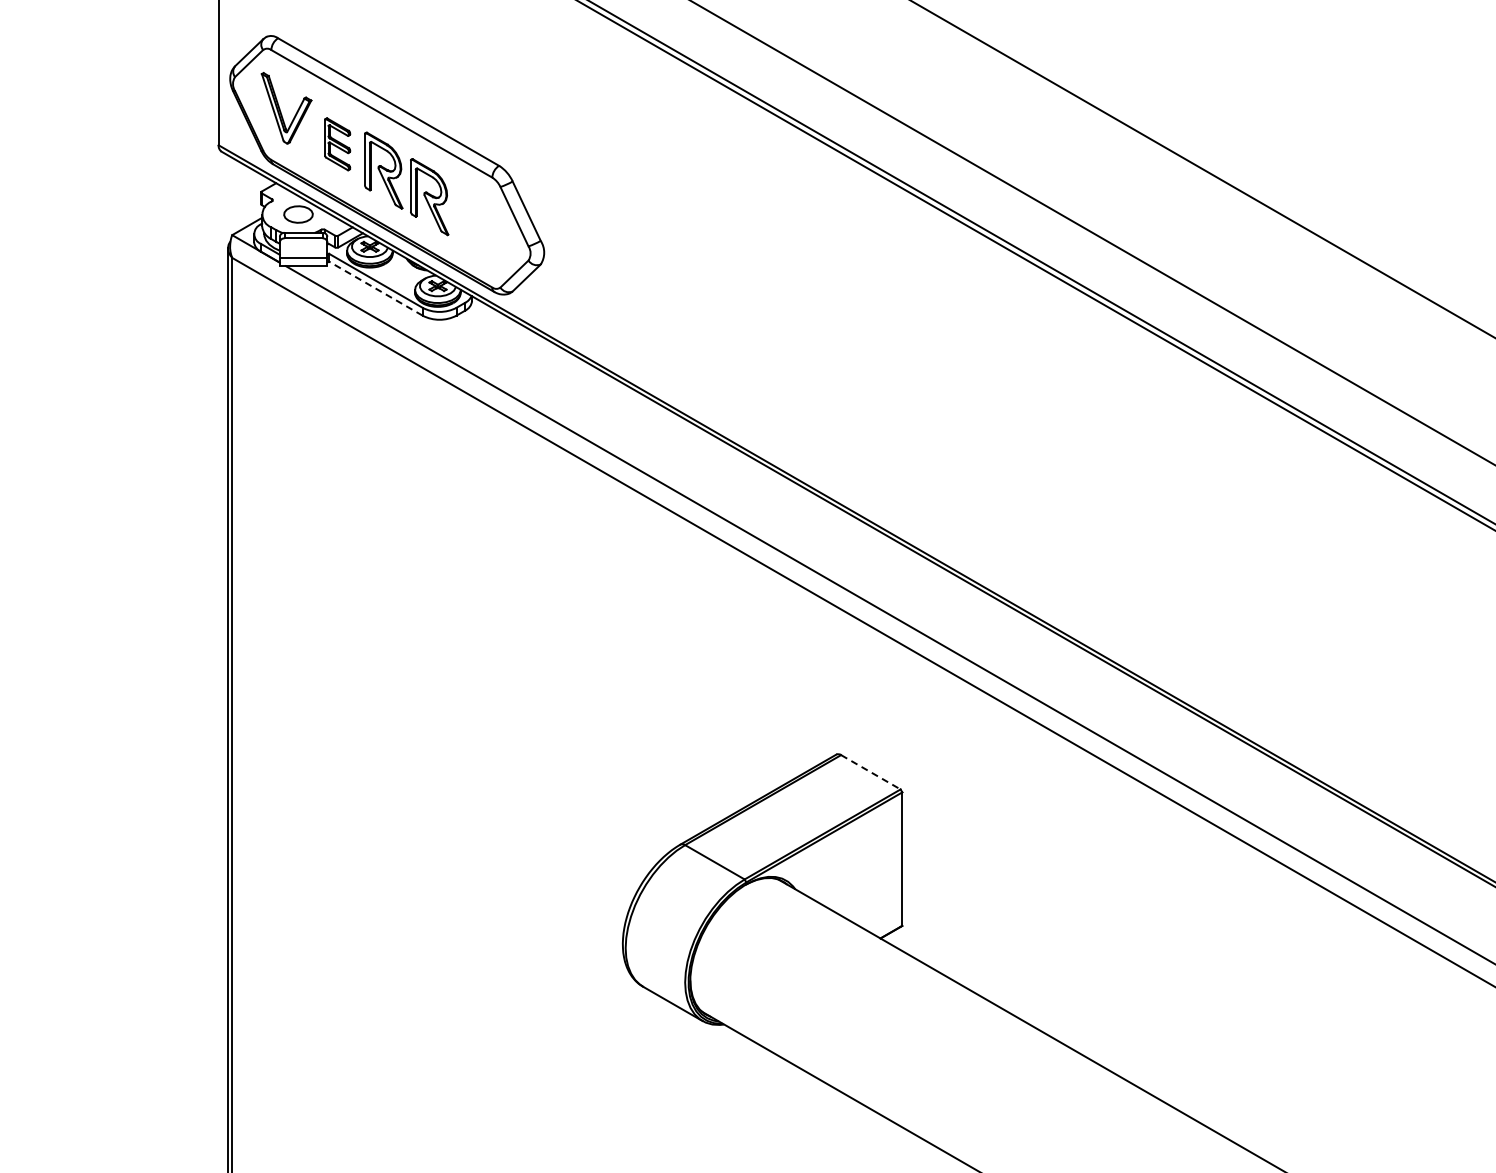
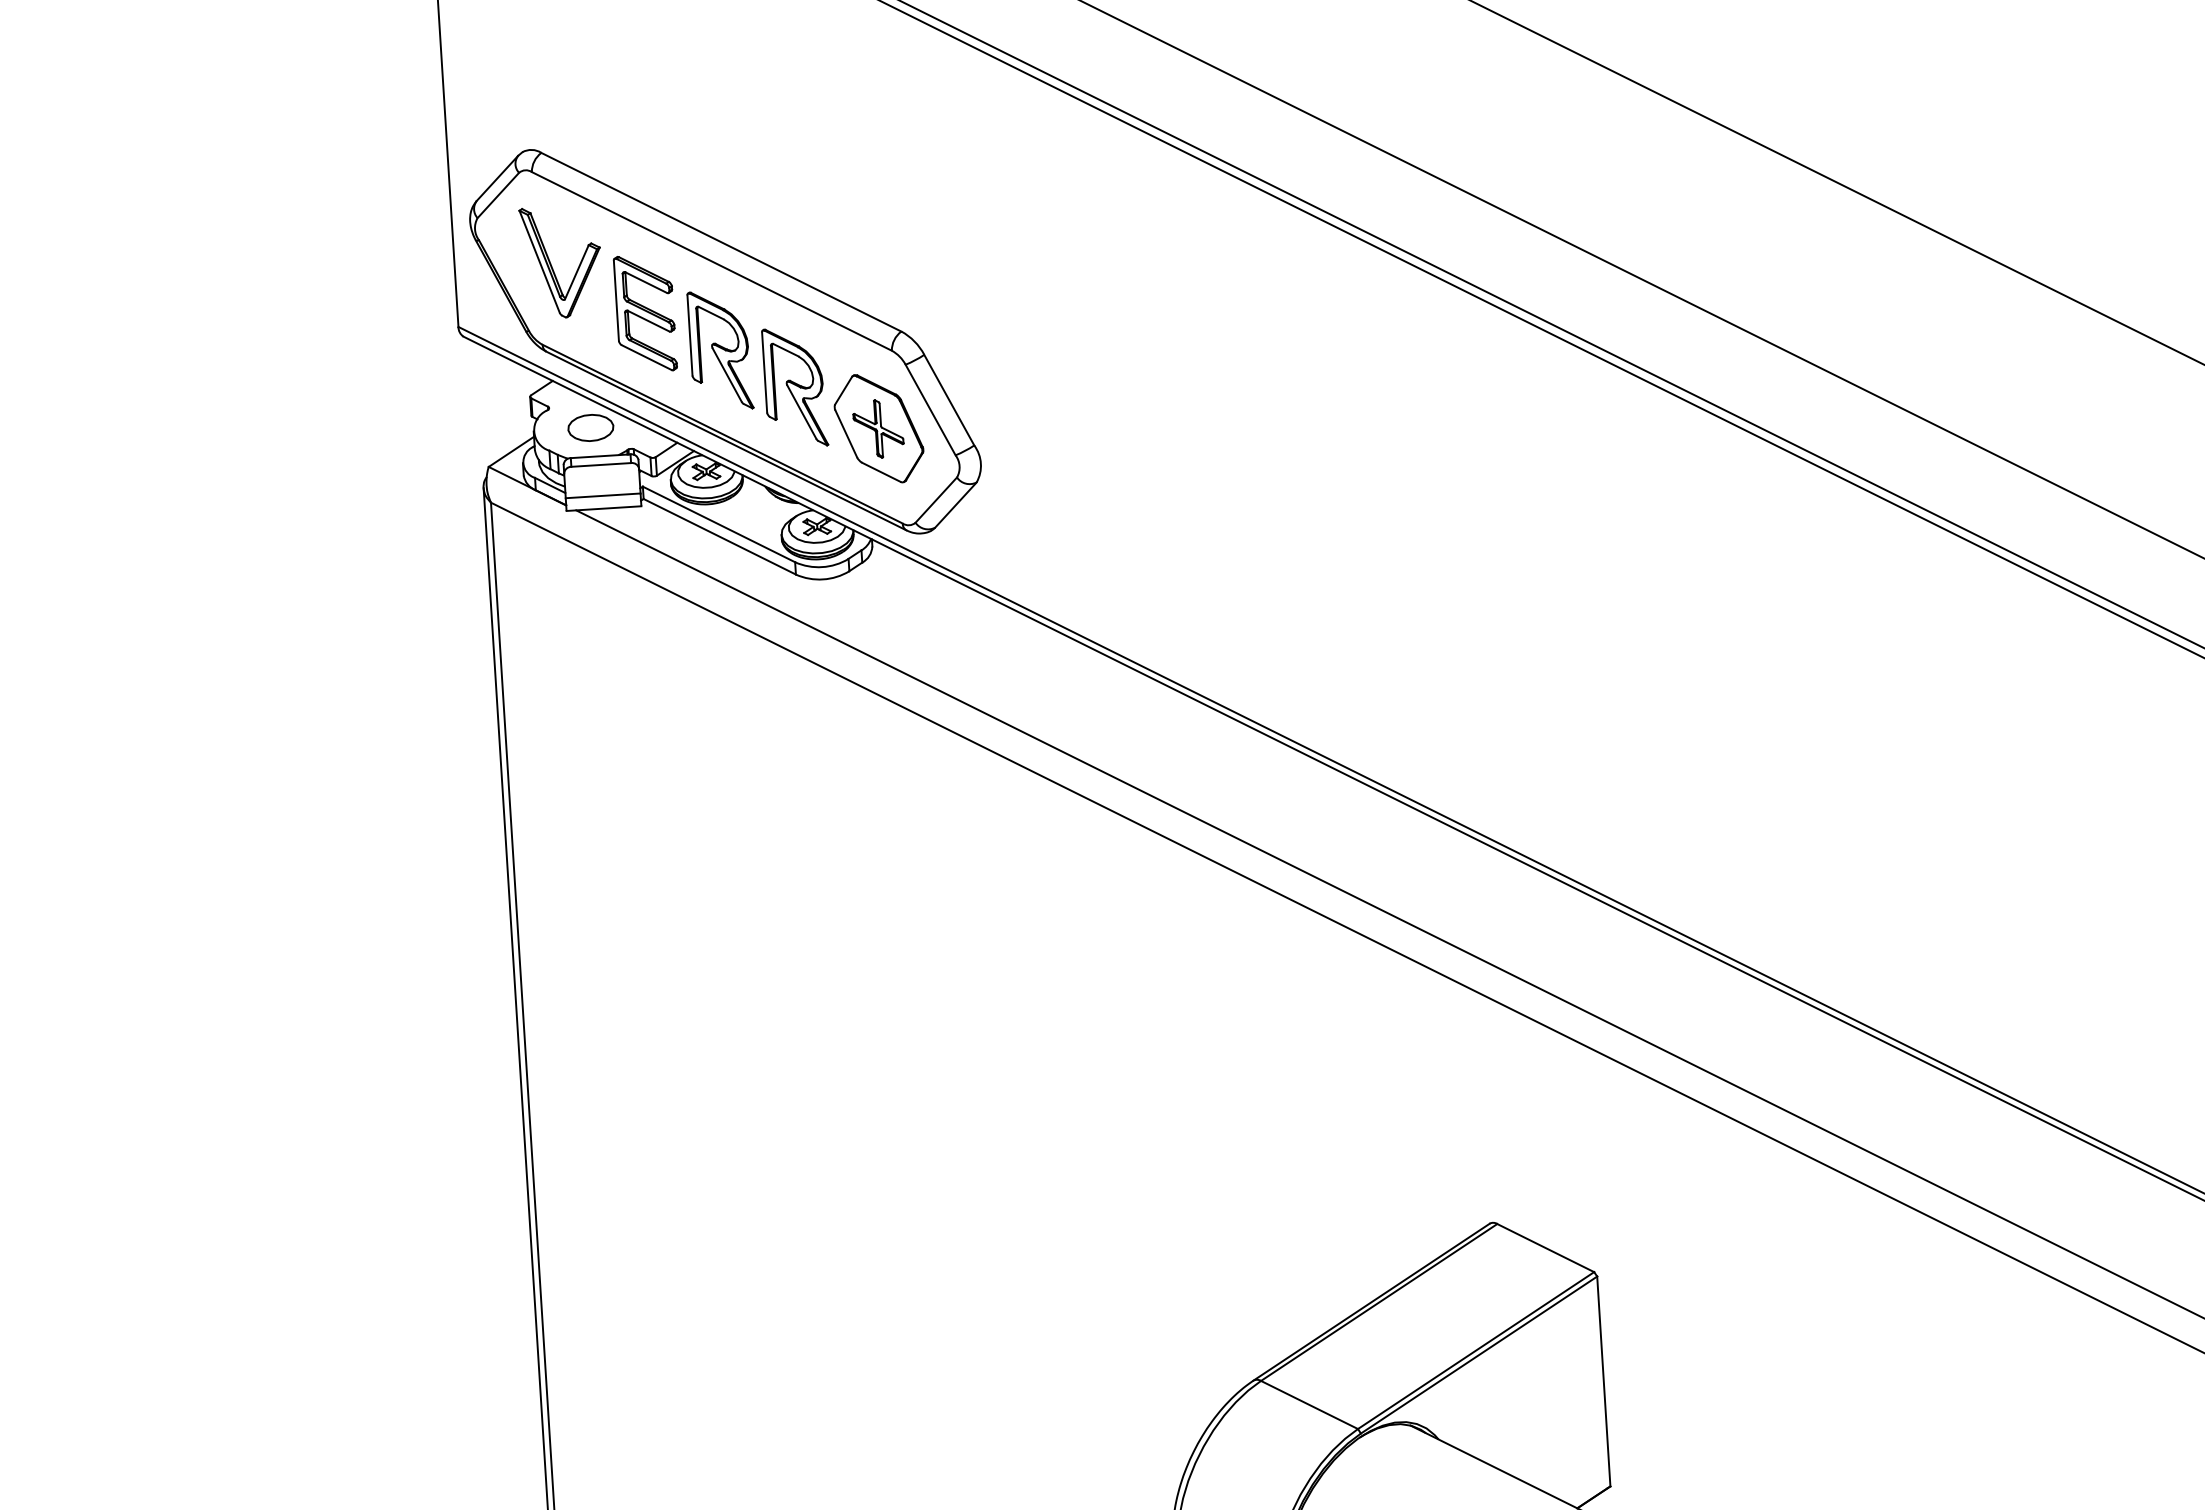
part: (337, 144) -> (645, 314), size x1.43
part: (481, 226) -> (879, 428), added
line: (375, 288) -> (719, 536), dashed -> solid
line: (871, 772) -> (1546, 1248), dashed -> solid

